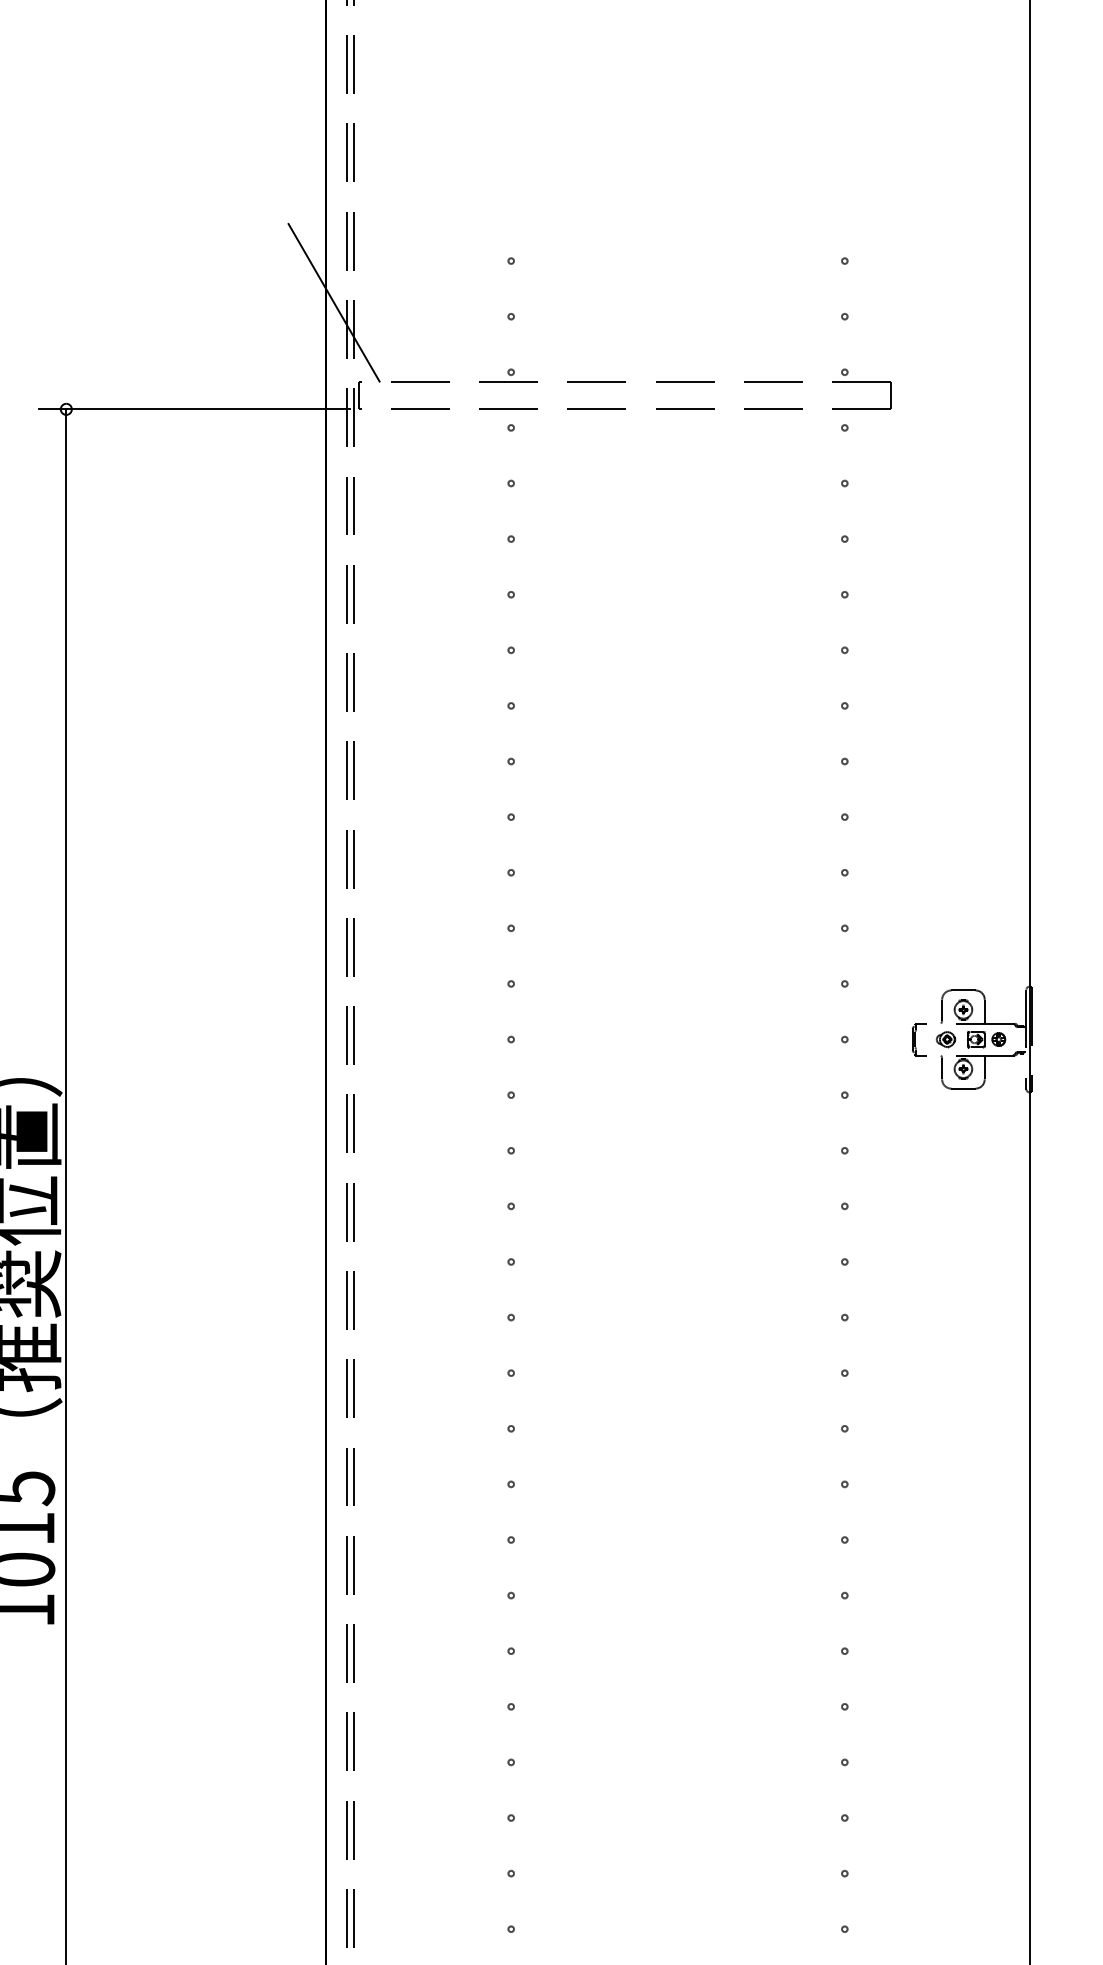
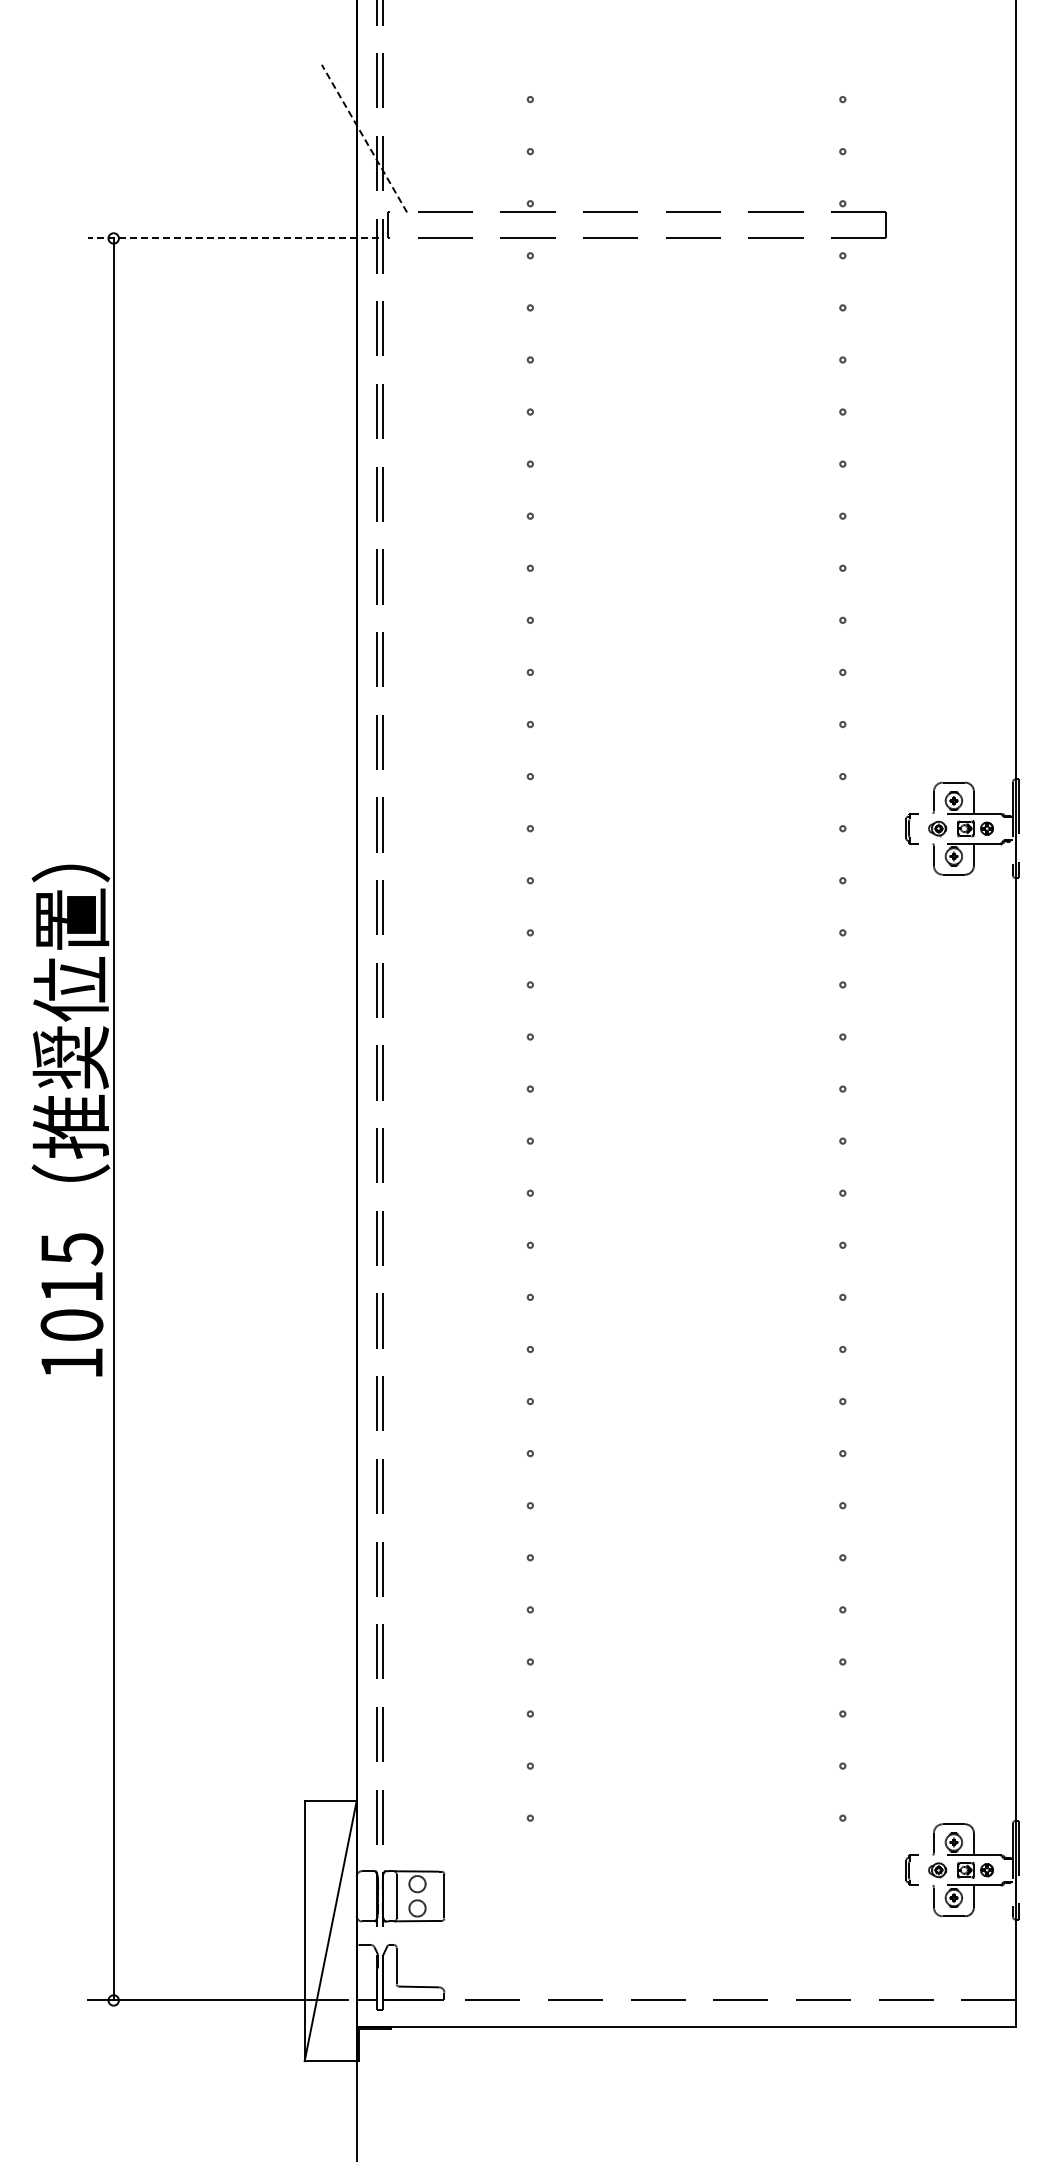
line: (334, 302) -> (364, 138), solid -> dashed
line: (194, 409) -> (233, 238), solid -> dashed

